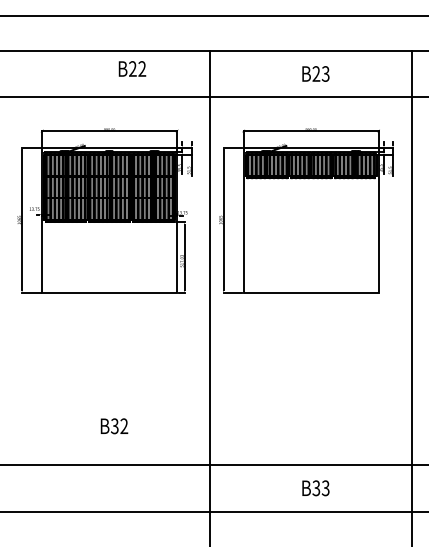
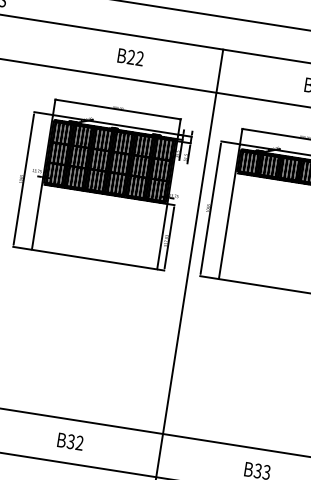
text: (132, 68) -> (130, 56), moved
text: (114, 426) -> (70, 441), moved

